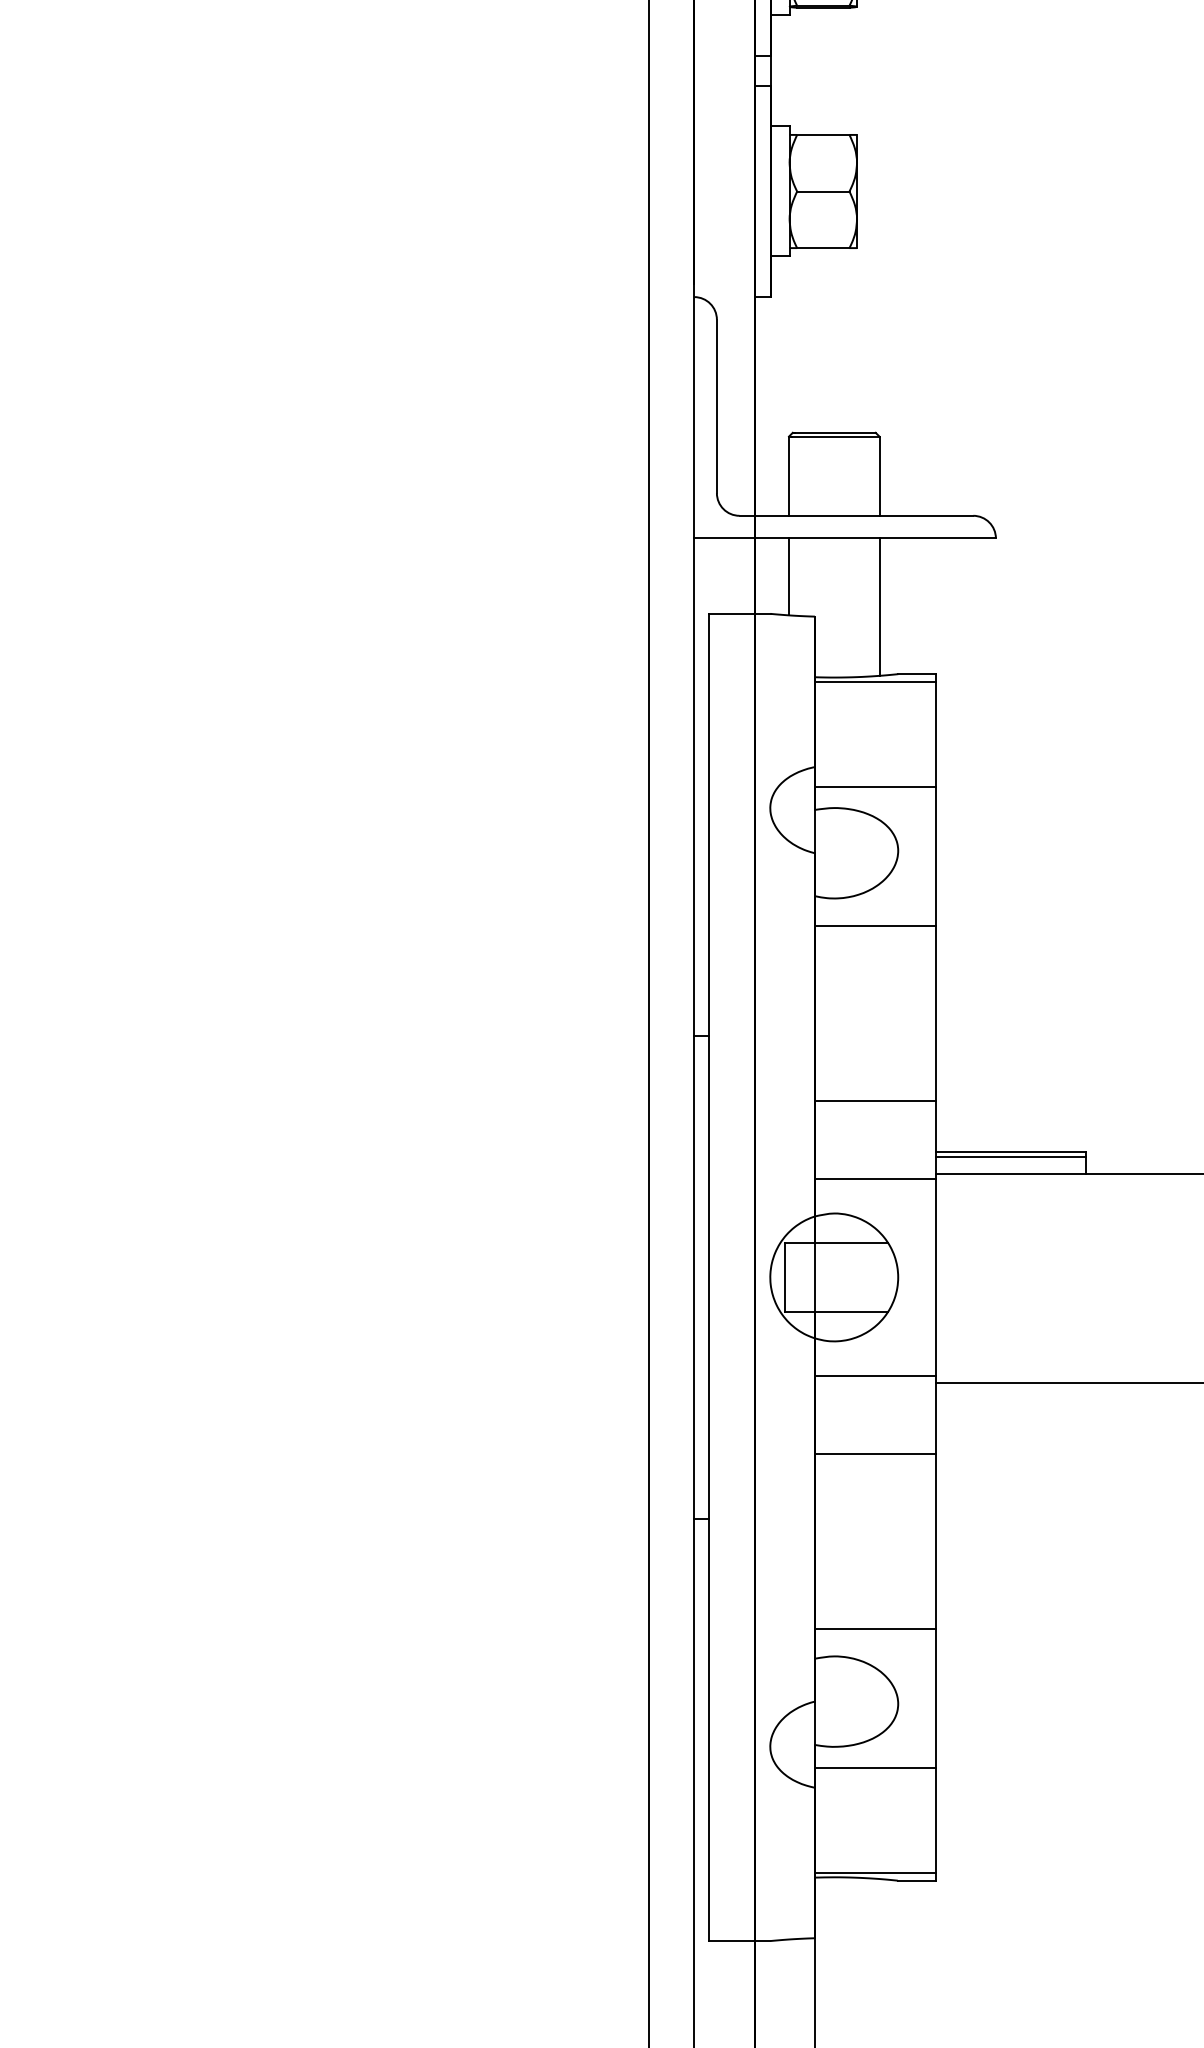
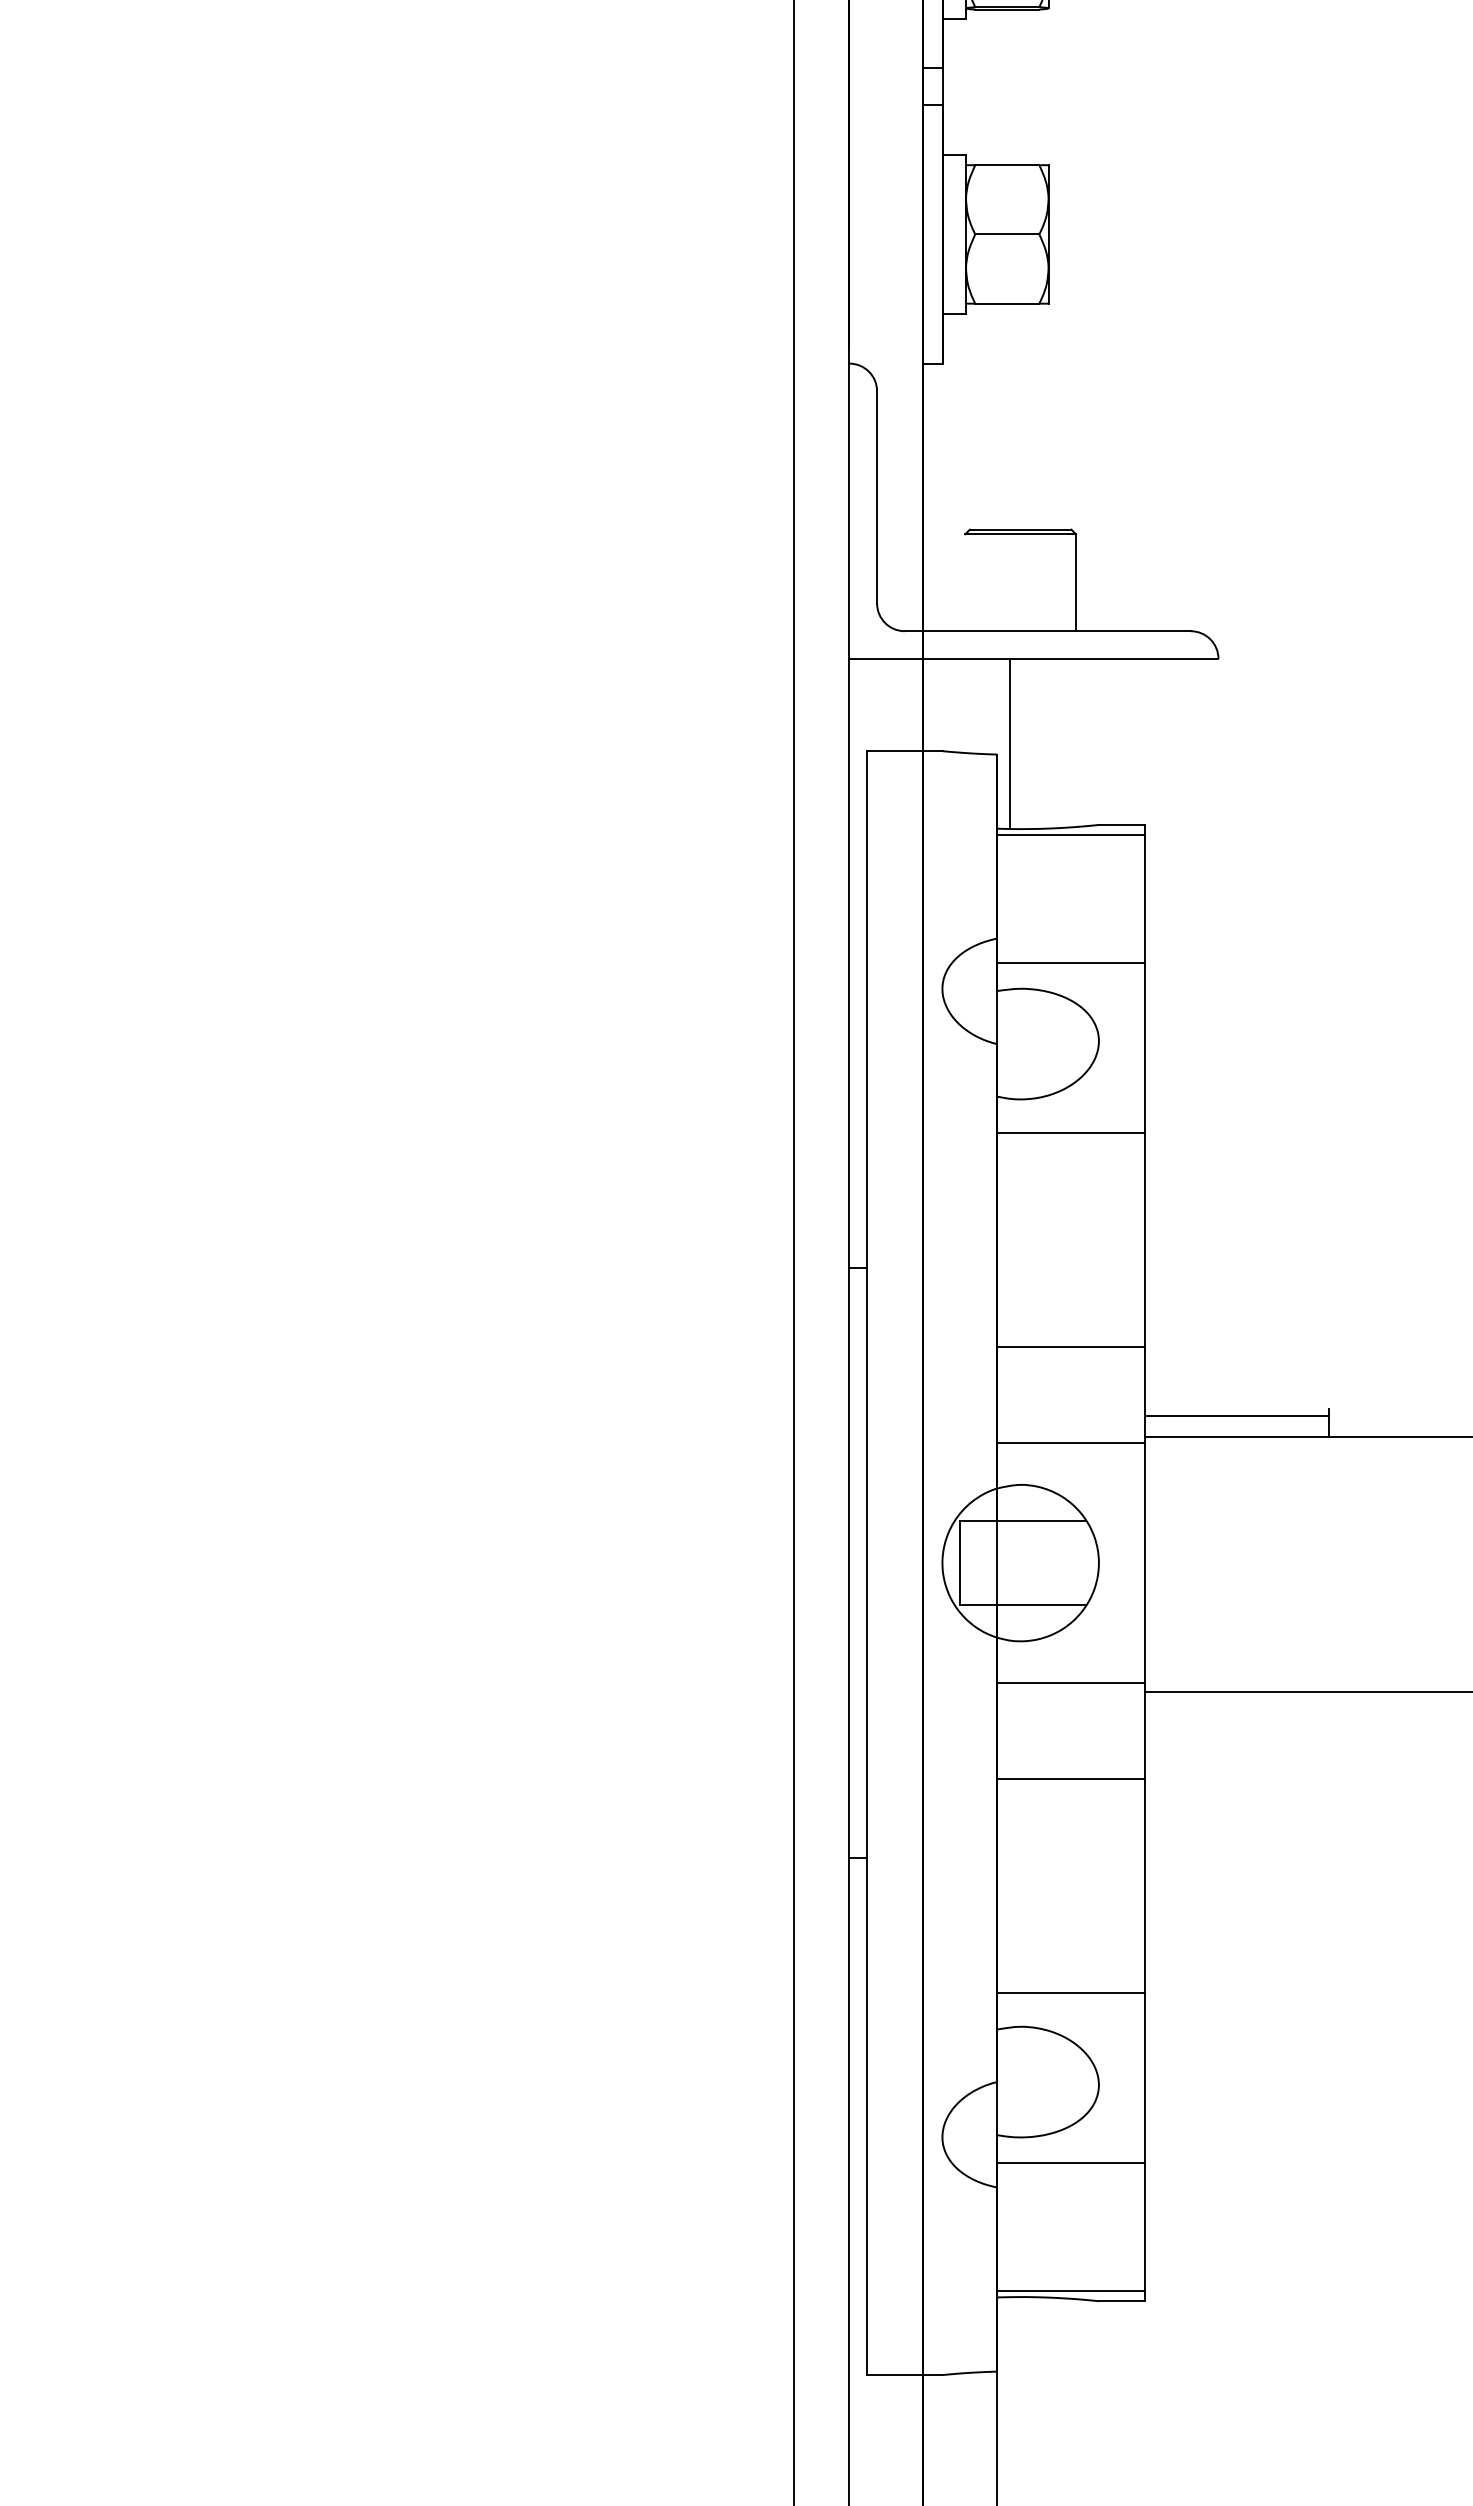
line: (789, 476) -> (965, 582), removed
line: (789, 576) -> (965, 705), removed
line: (879, 606) -> (1010, 742), moved
line: (1010, 1151) -> (1236, 1409), removed

